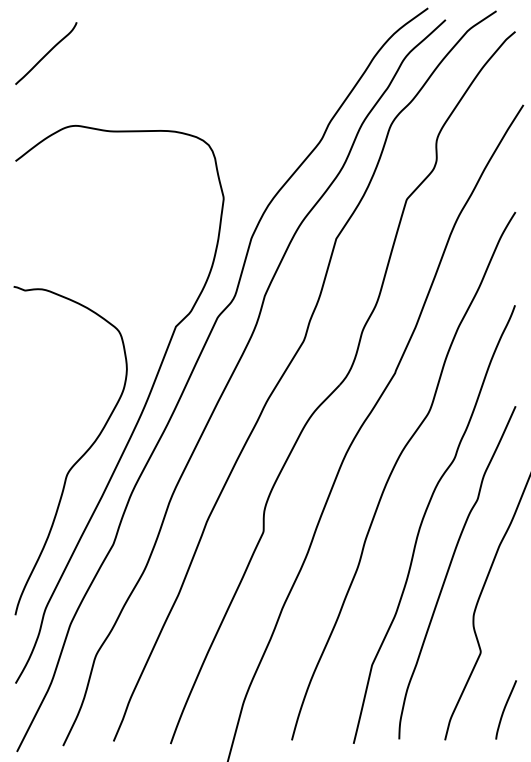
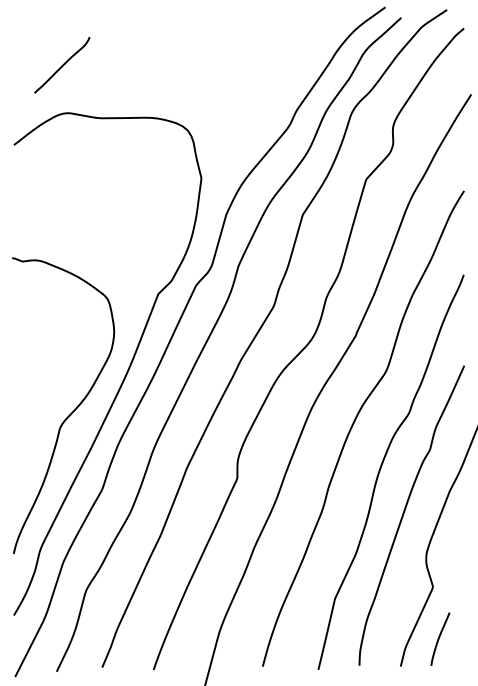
curve: (46, 53) -> (62, 65), moved
curve: (505, 709) -> (439, 638), moved

